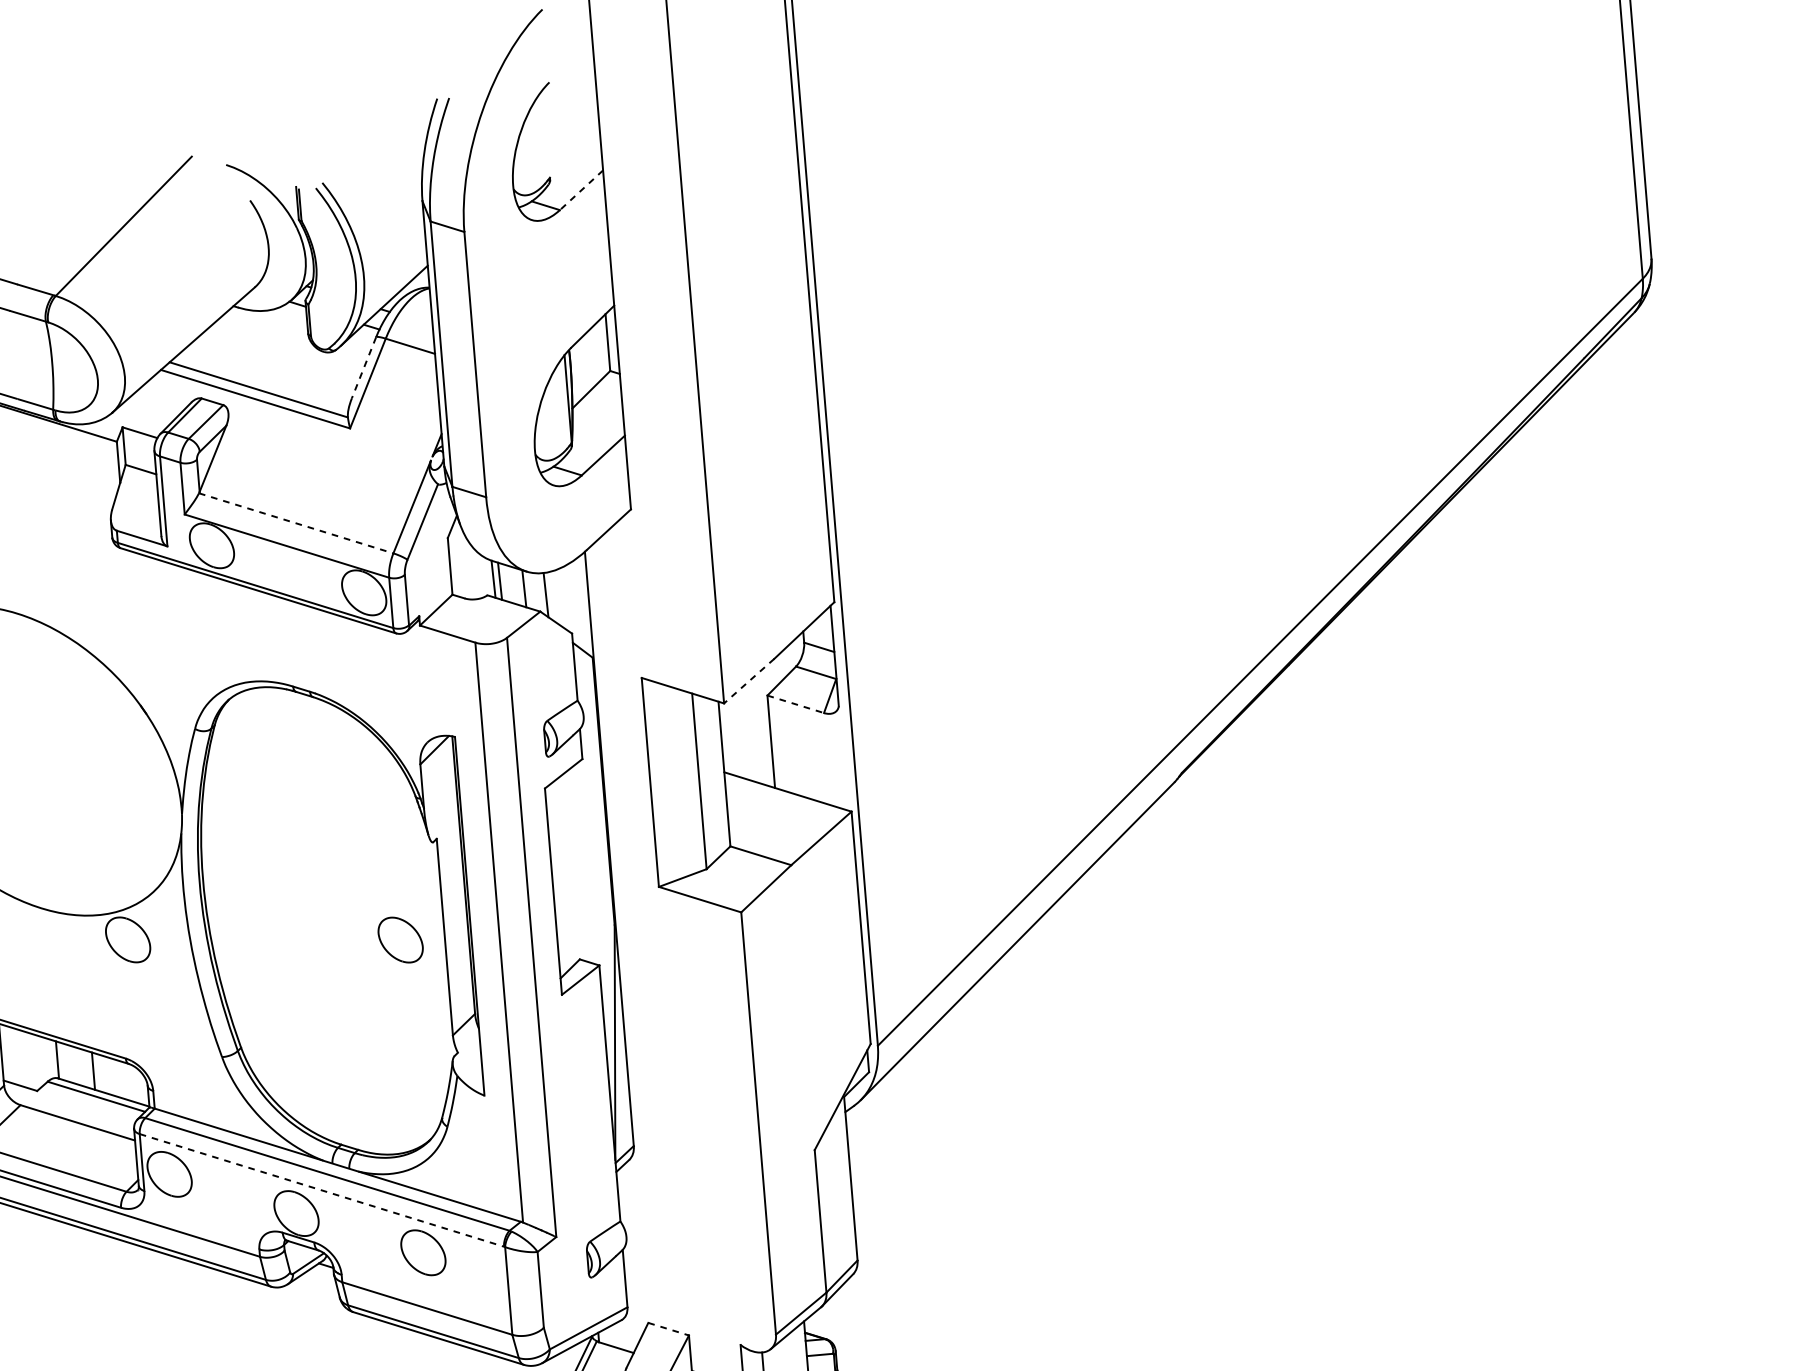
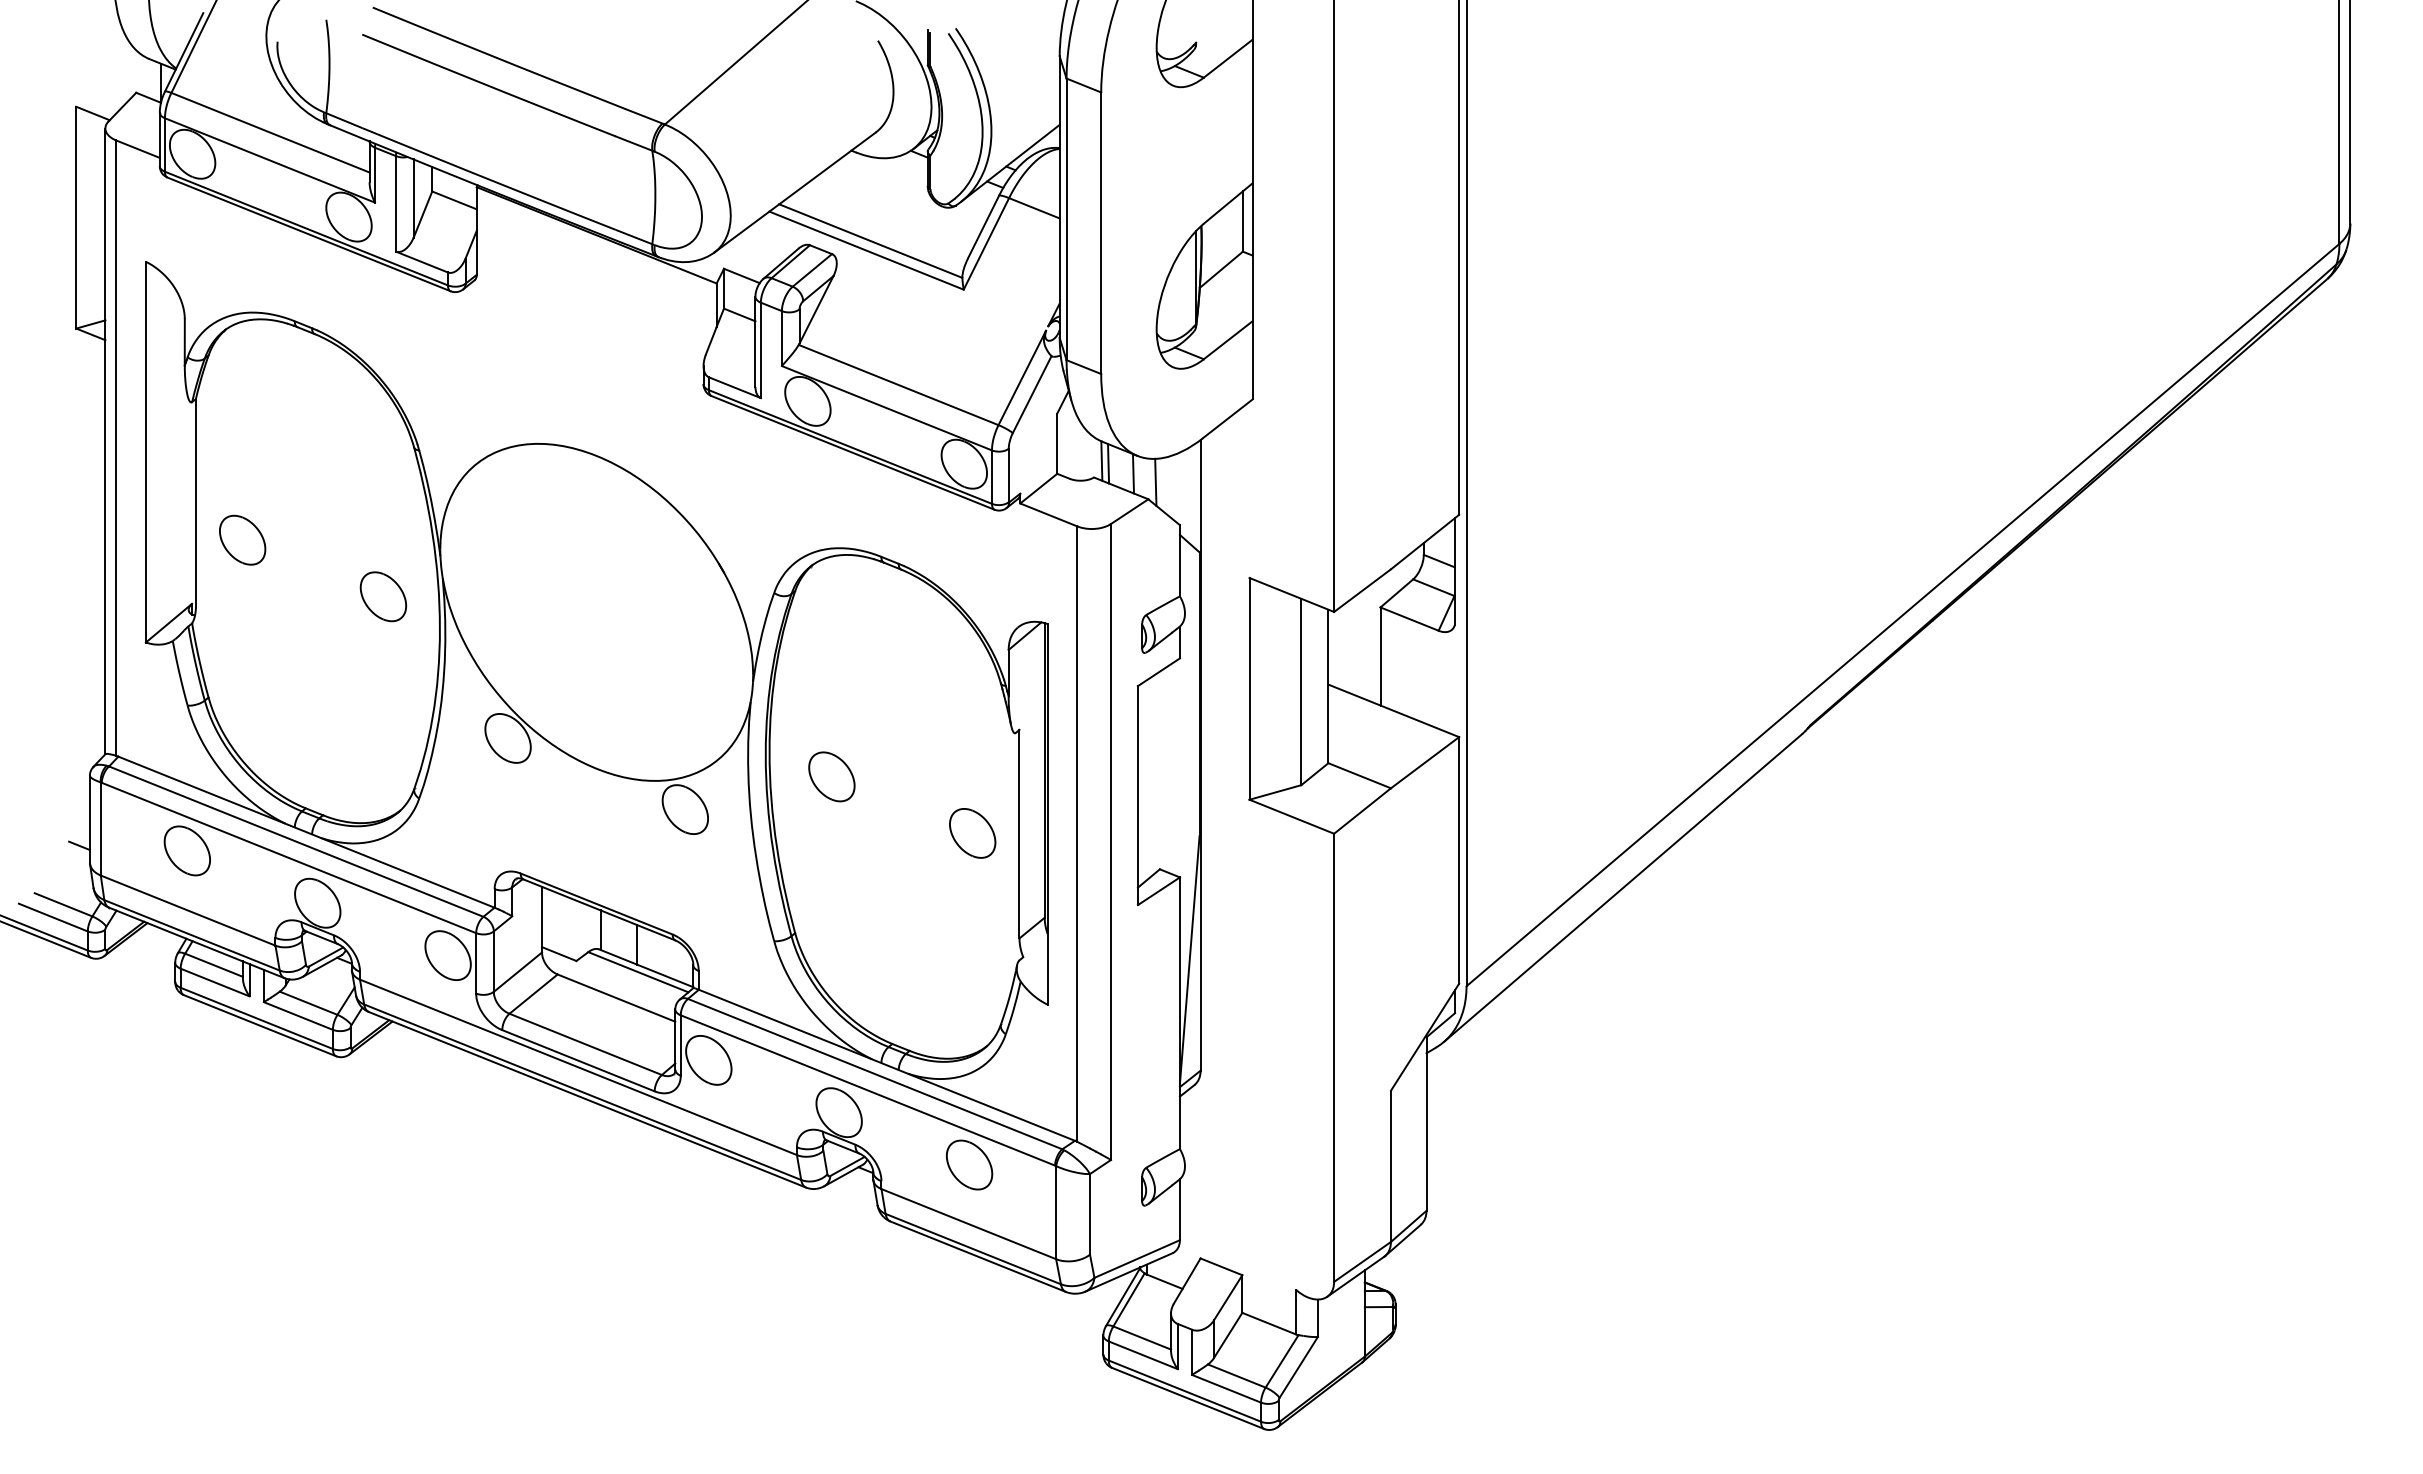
line: (580, 190) -> (1227, 58), dashed -> solid
line: (363, 367) -> (983, 226), dashed -> solid
line: (296, 523) -> (898, 385), dashed -> solid
line: (749, 681) -> (1362, 590), dashed -> solid
line: (796, 704) -> (1410, 619), dashed -> solid
part: (263, 897) -> (831, 776), added
line: (321, 1190) -> (867, 1090), dashed -> solid
line: (668, 1329) -> (1221, 1267), dashed -> solid

